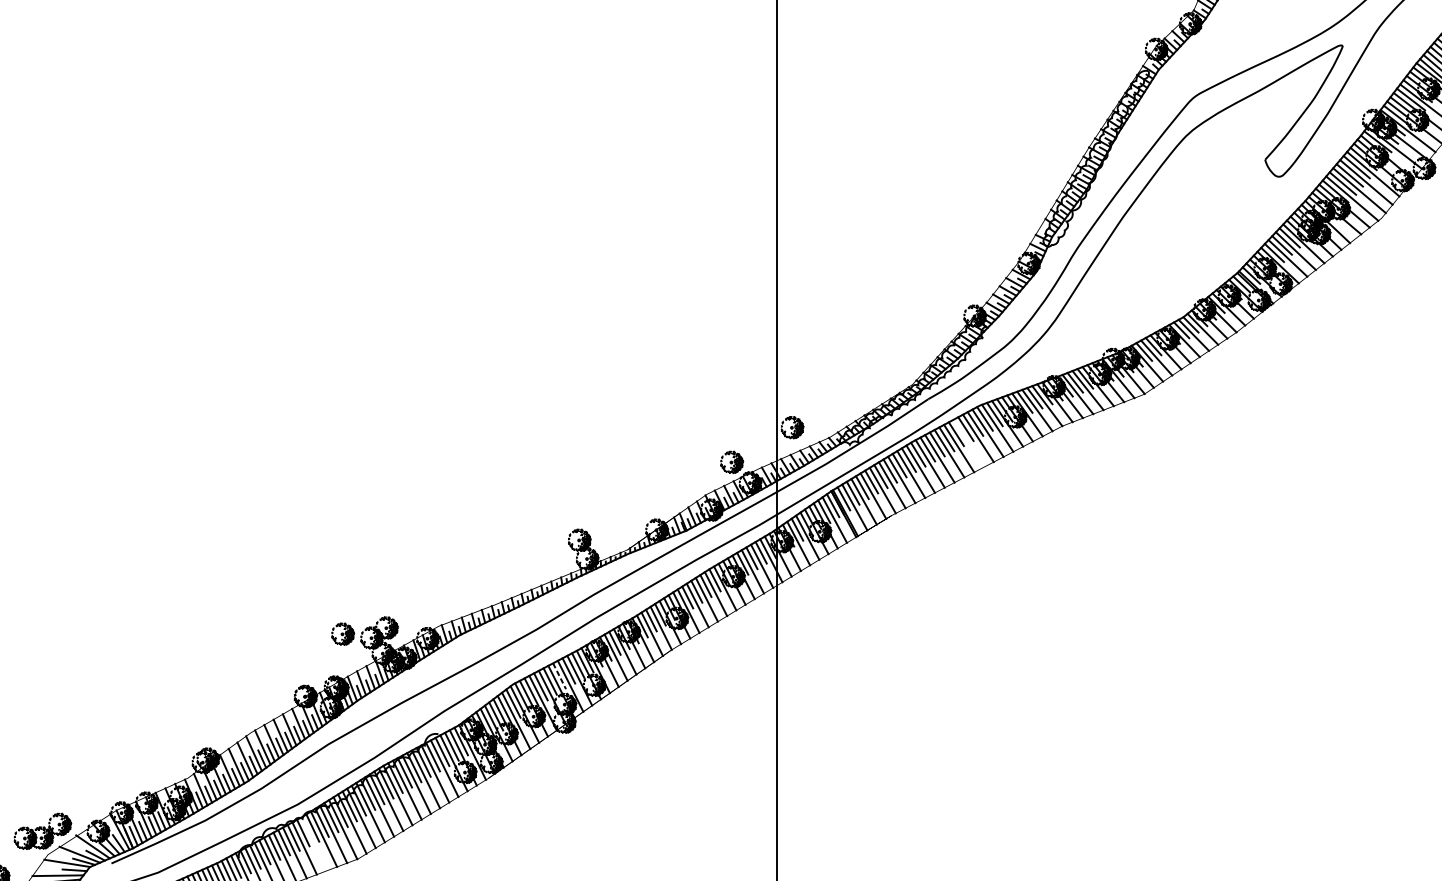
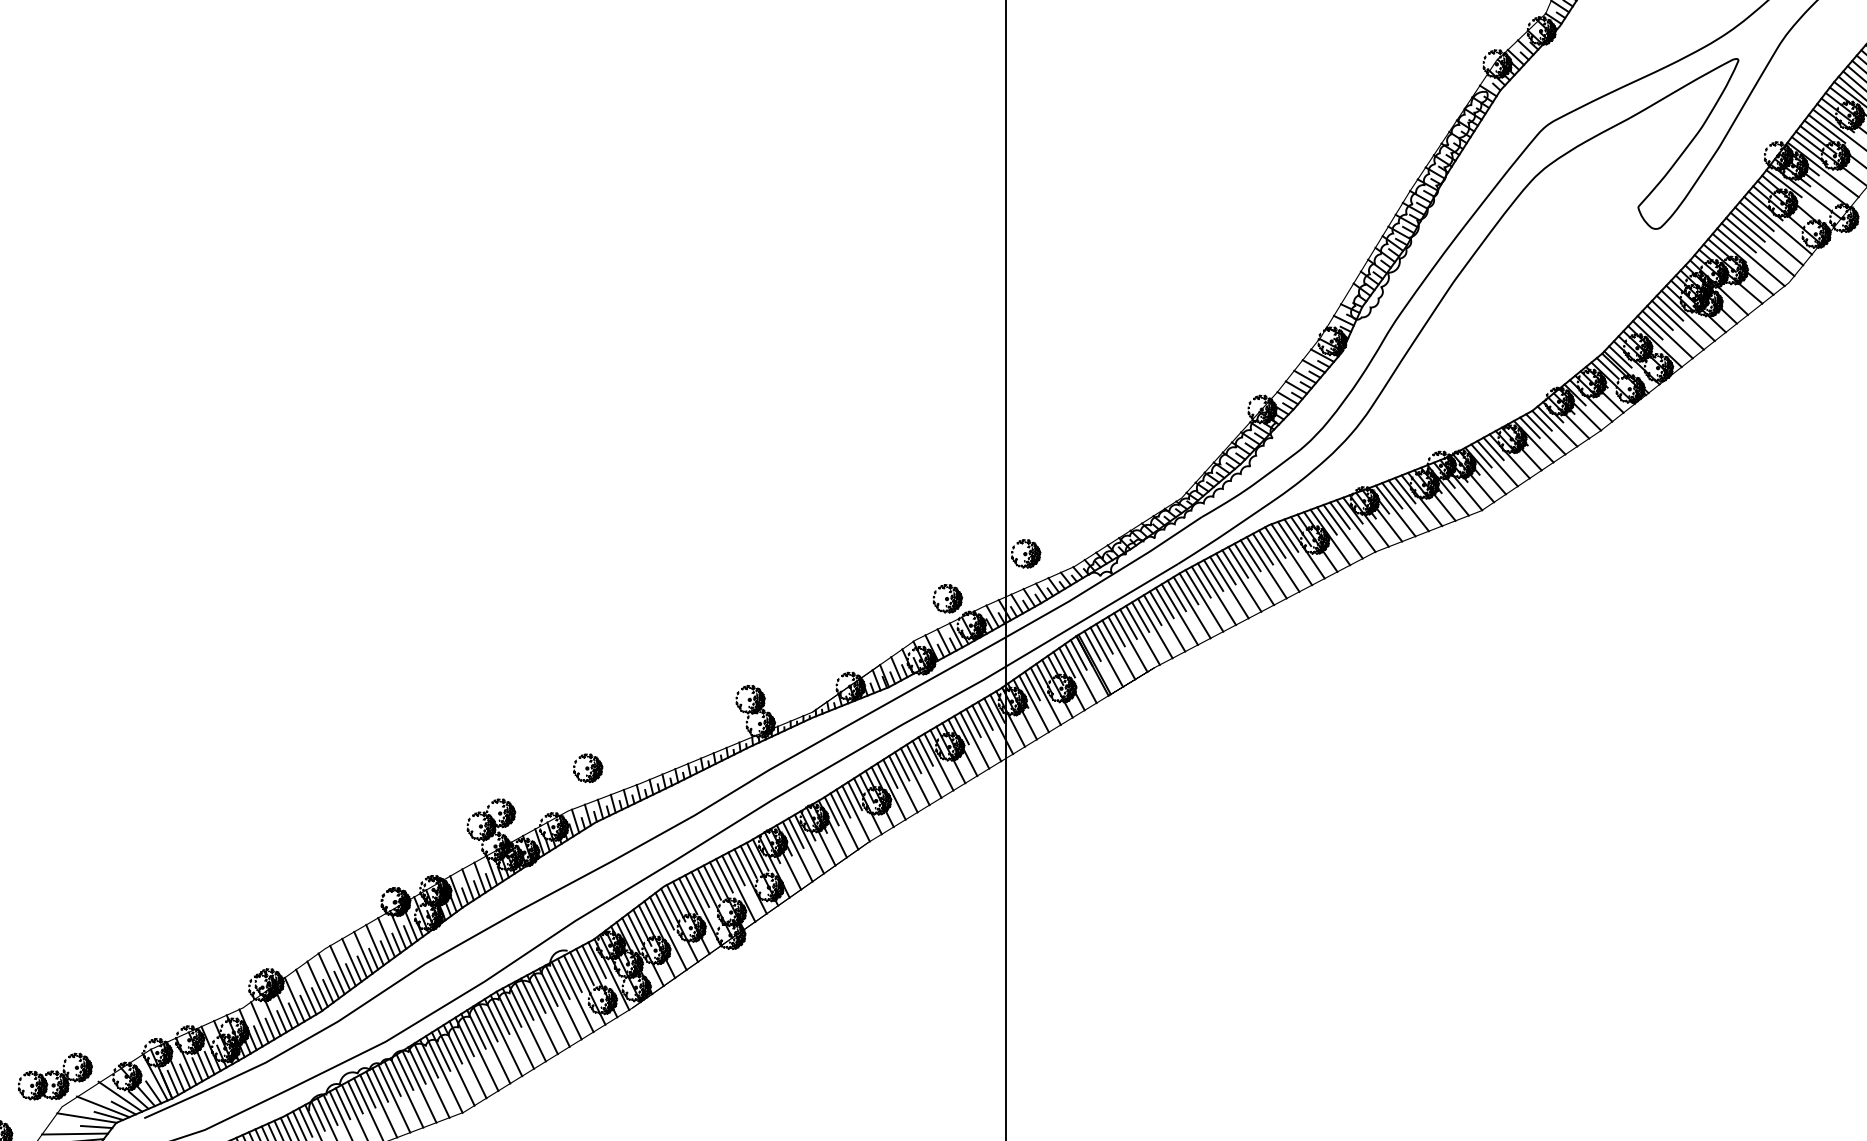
line: (968, 443) -> (1254, 574), added
part: (343, 634) -> (588, 768), moved
line: (559, 676) -> (724, 875), dashed -> solid
line: (313, 843) -> (406, 1092), added

